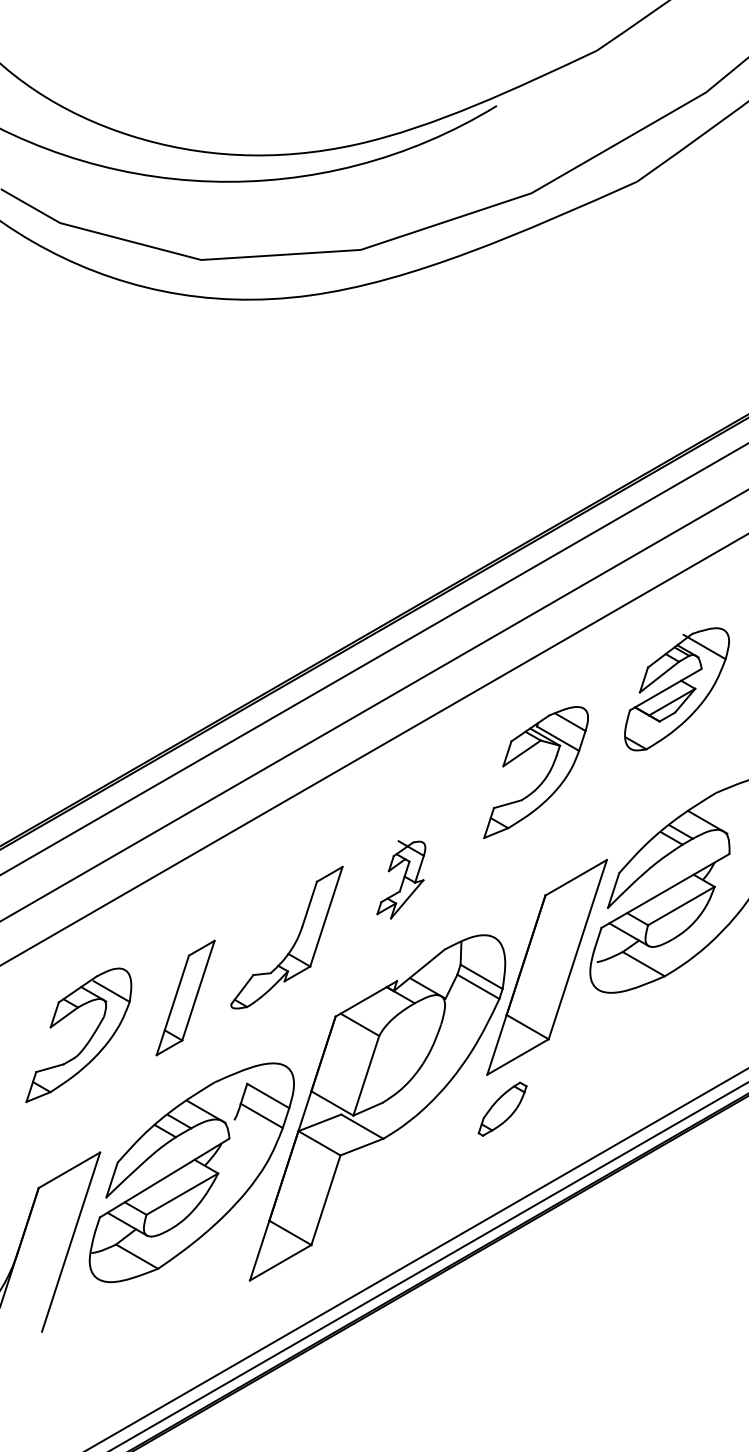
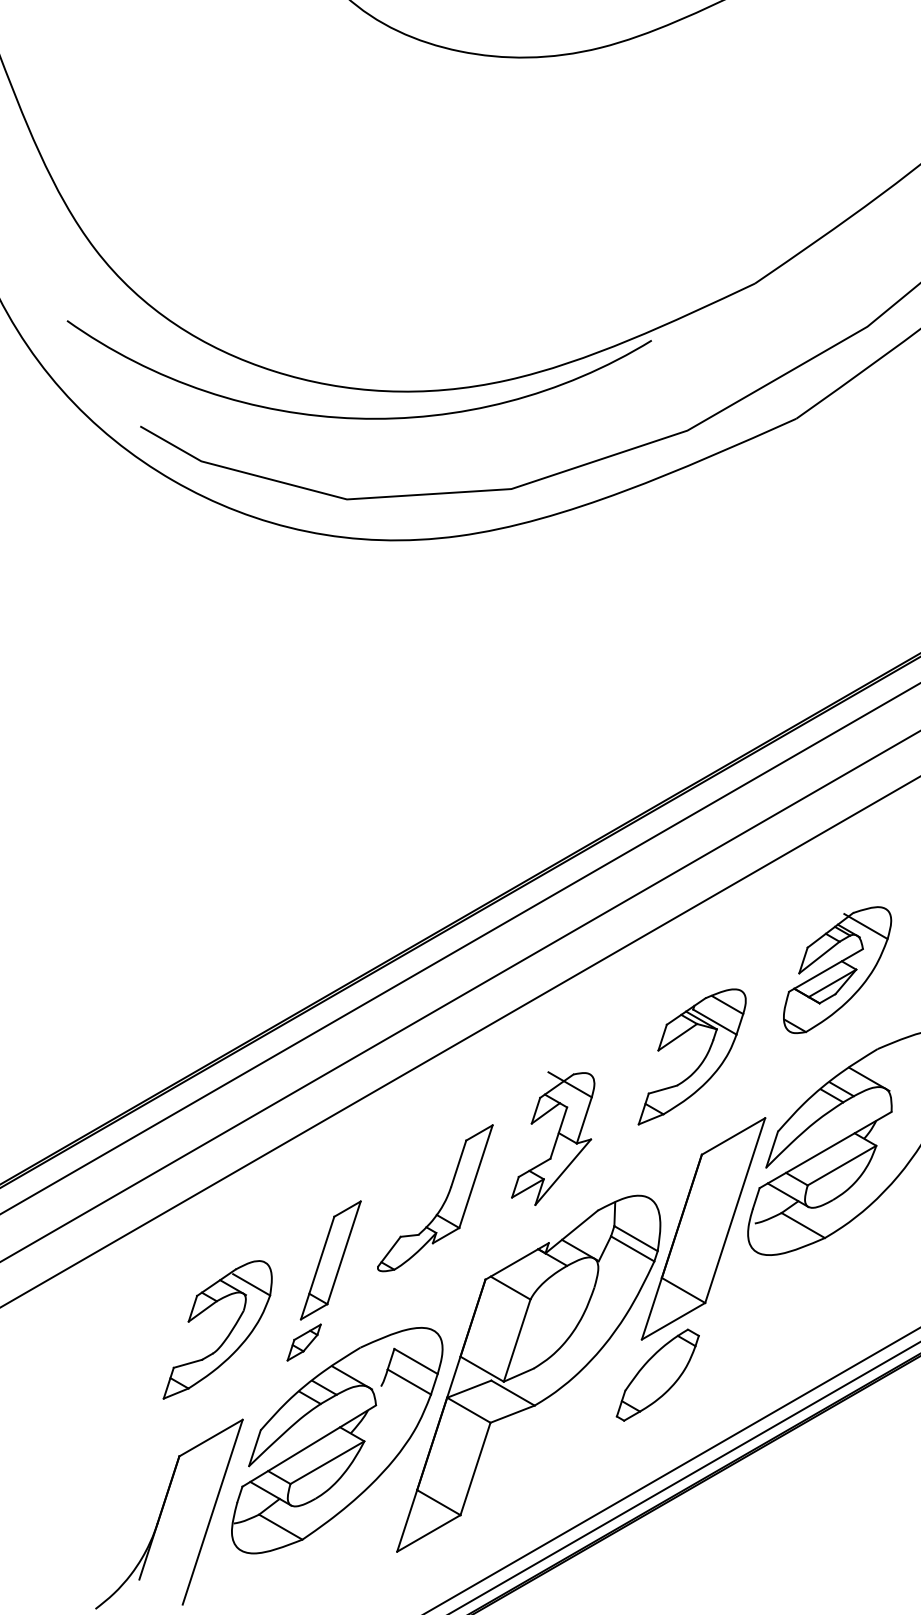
part: (677, 688) -> (837, 969), moved
part: (545, 776) -> (701, 1061), moved
part: (401, 879) -> (553, 1138), size x1.67
part: (88, 1040) -> (227, 1335), moved
part: (159, 1077) -> (303, 1342), added
part: (502, 1108) -> (657, 1374), size x1.67

